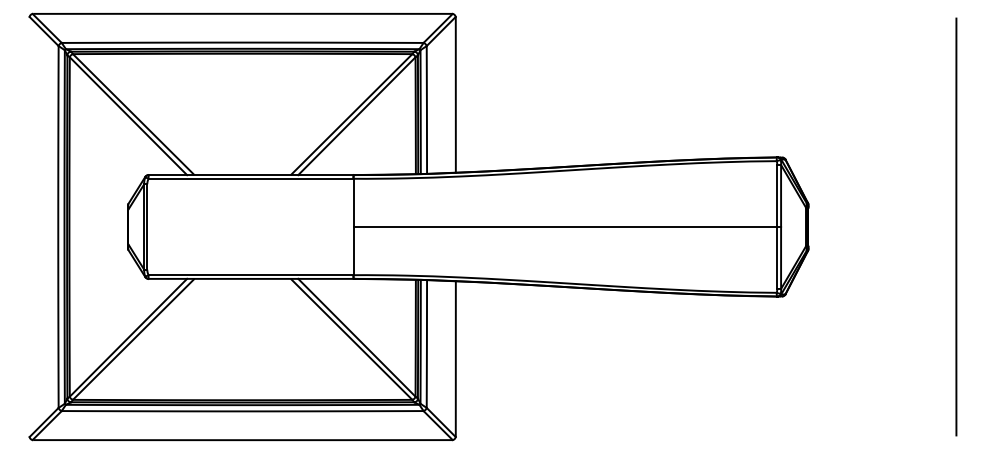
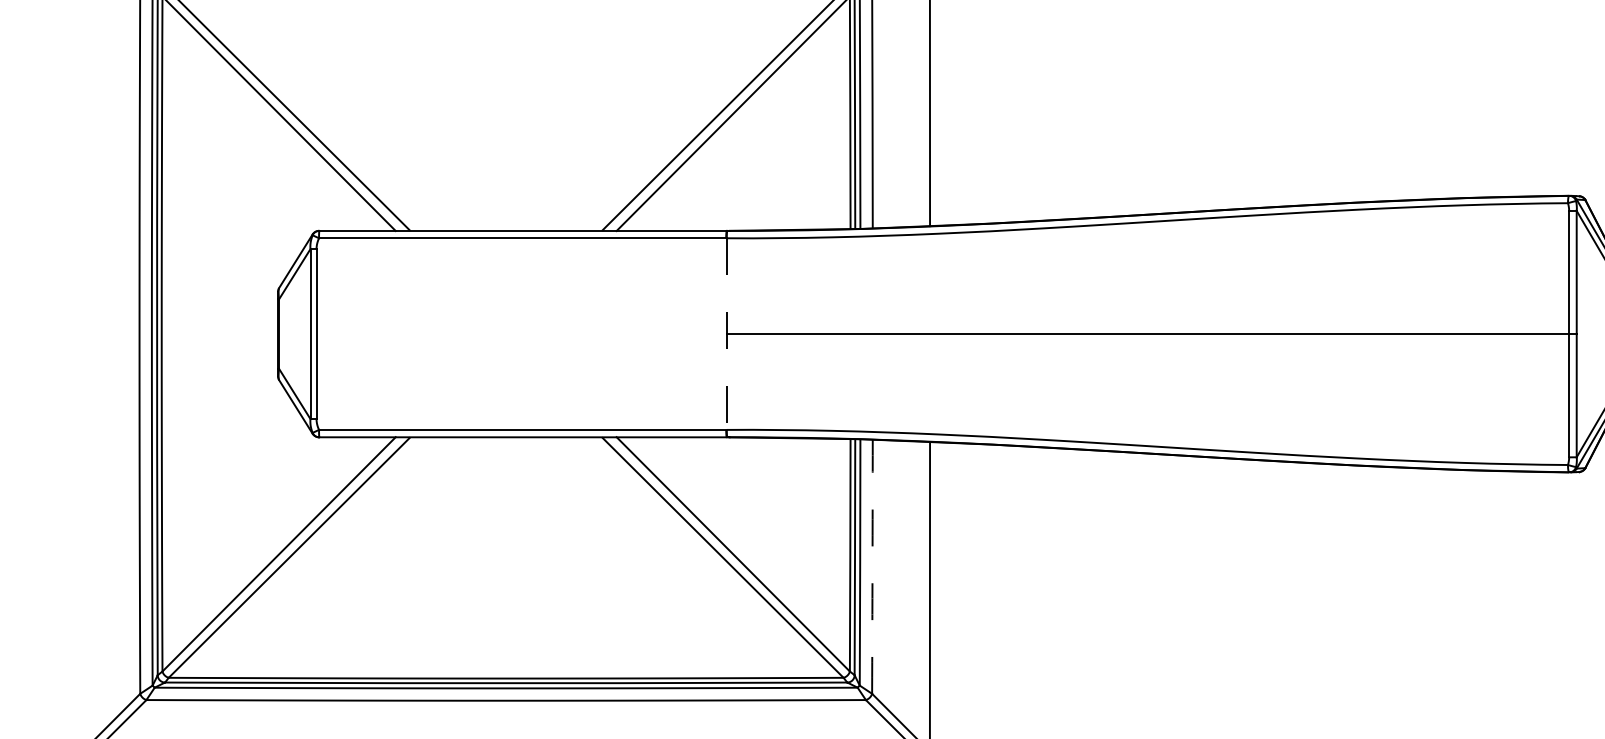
line: (353, 227) -> (726, 335), solid -> dashed
arc: (426, 344) -> (871, 567), solid -> dashed

